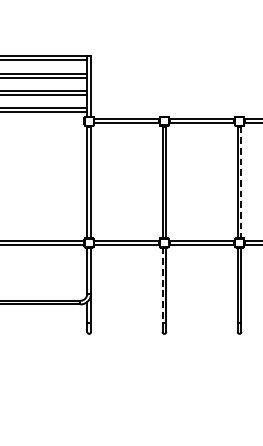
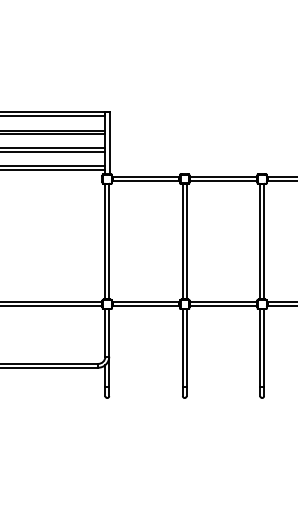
line: (241, 182) -> (264, 242), dashed -> solid
line: (162, 285) -> (182, 348), dashed -> solid

